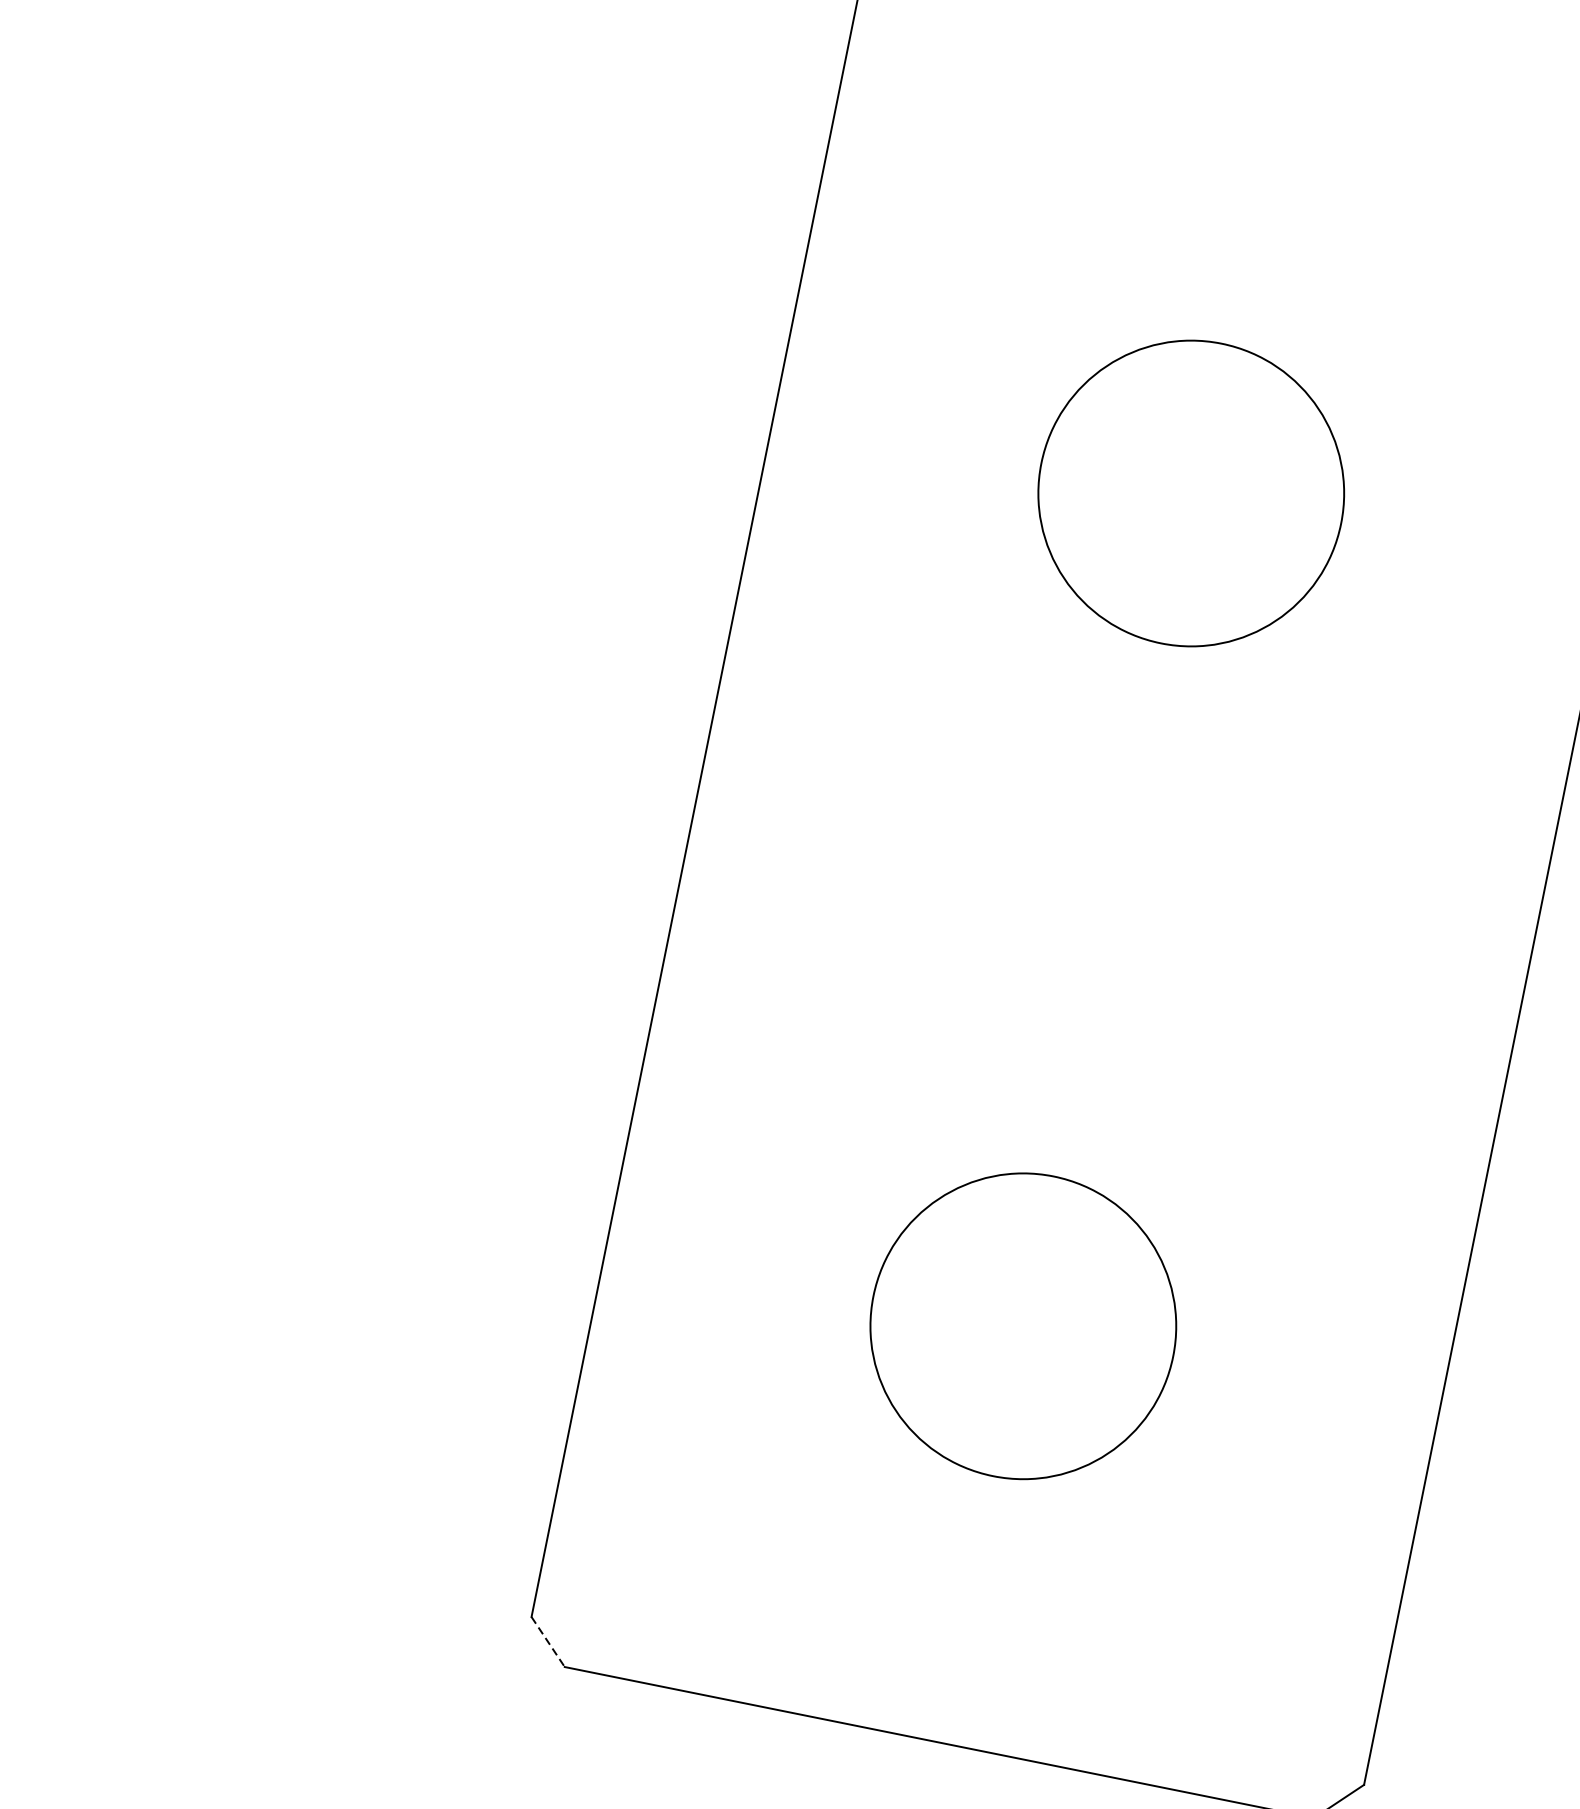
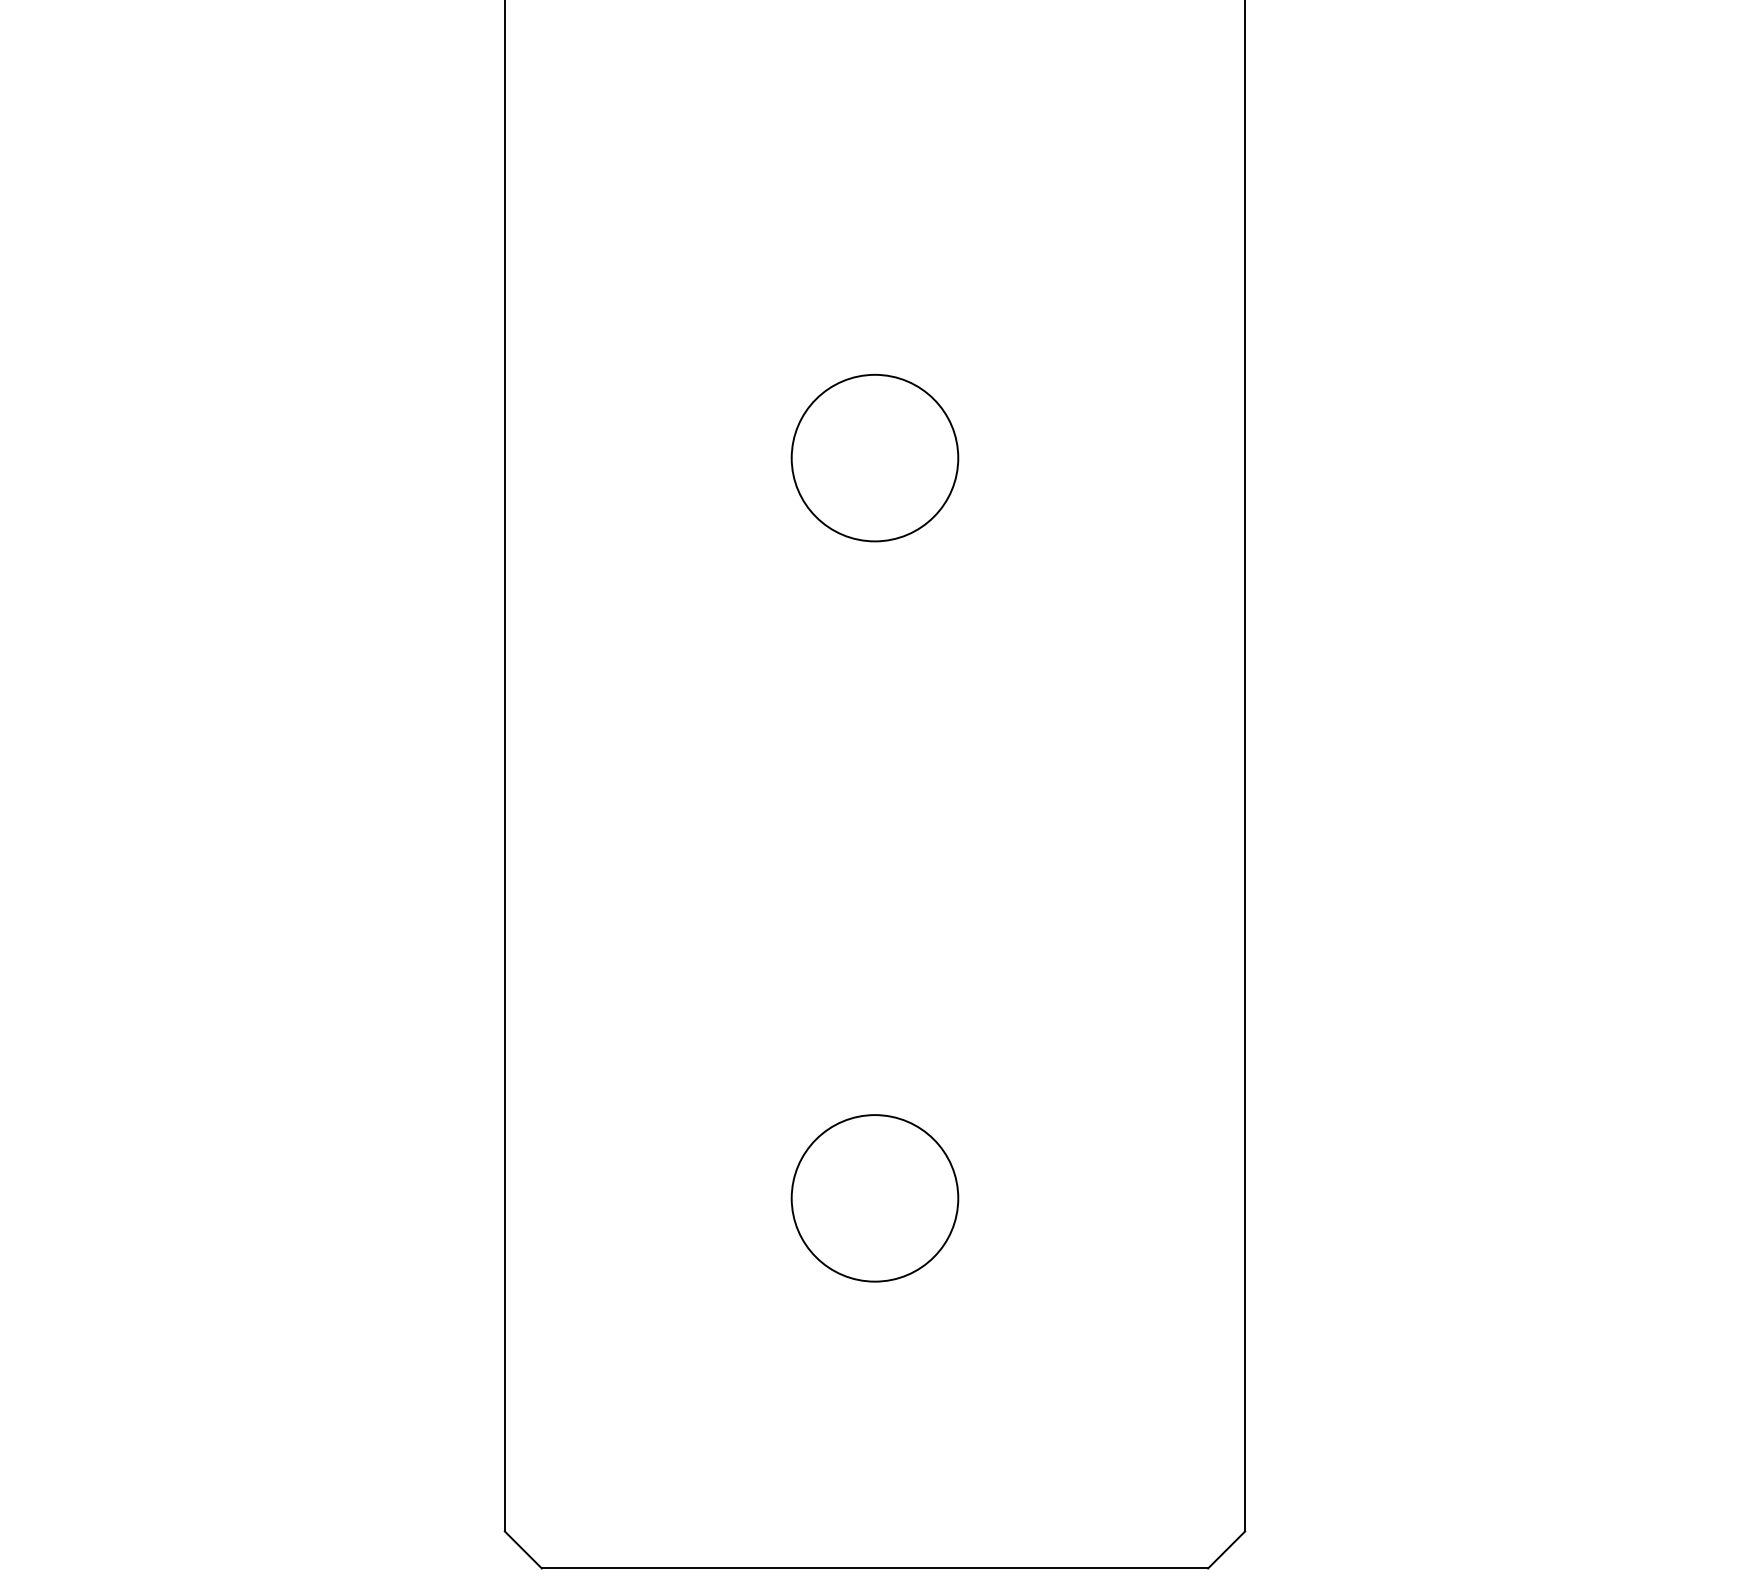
circle: (1190, 494) -> (874, 458), size x0.62
circle: (1022, 1326) -> (874, 1198), size x0.62
line: (548, 1642) -> (523, 1550), dashed -> solid

